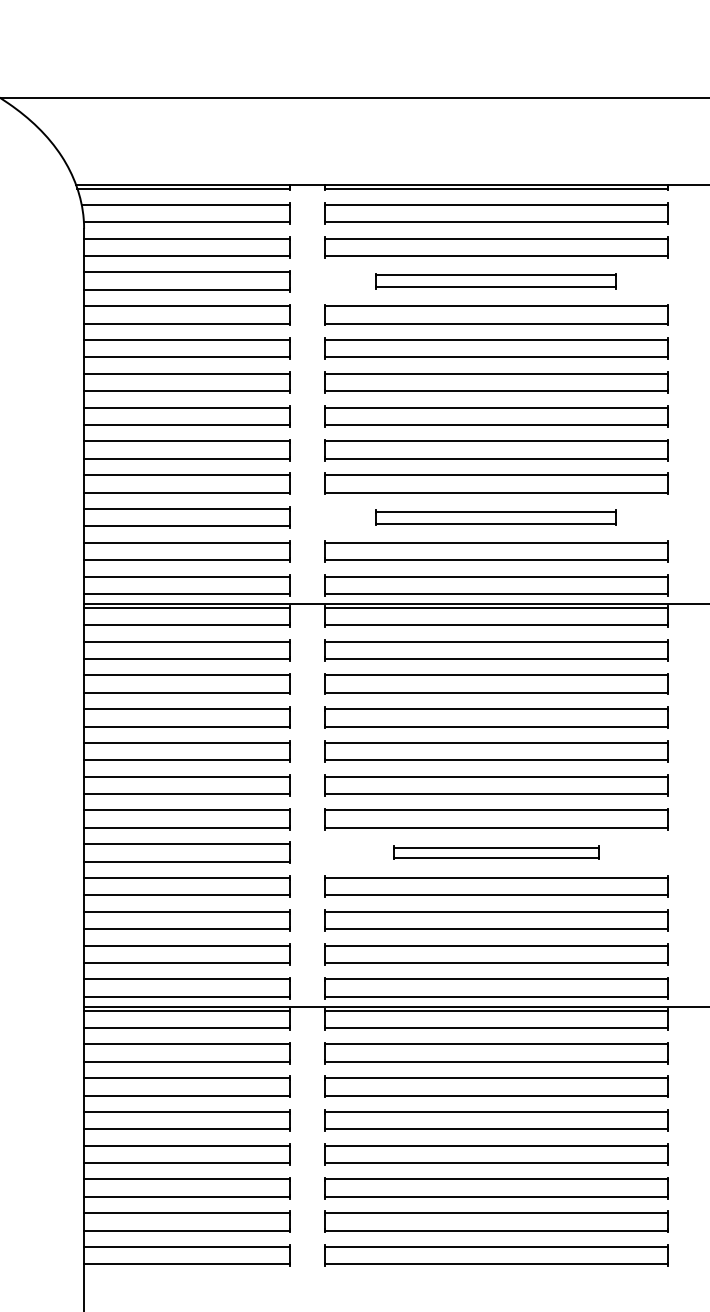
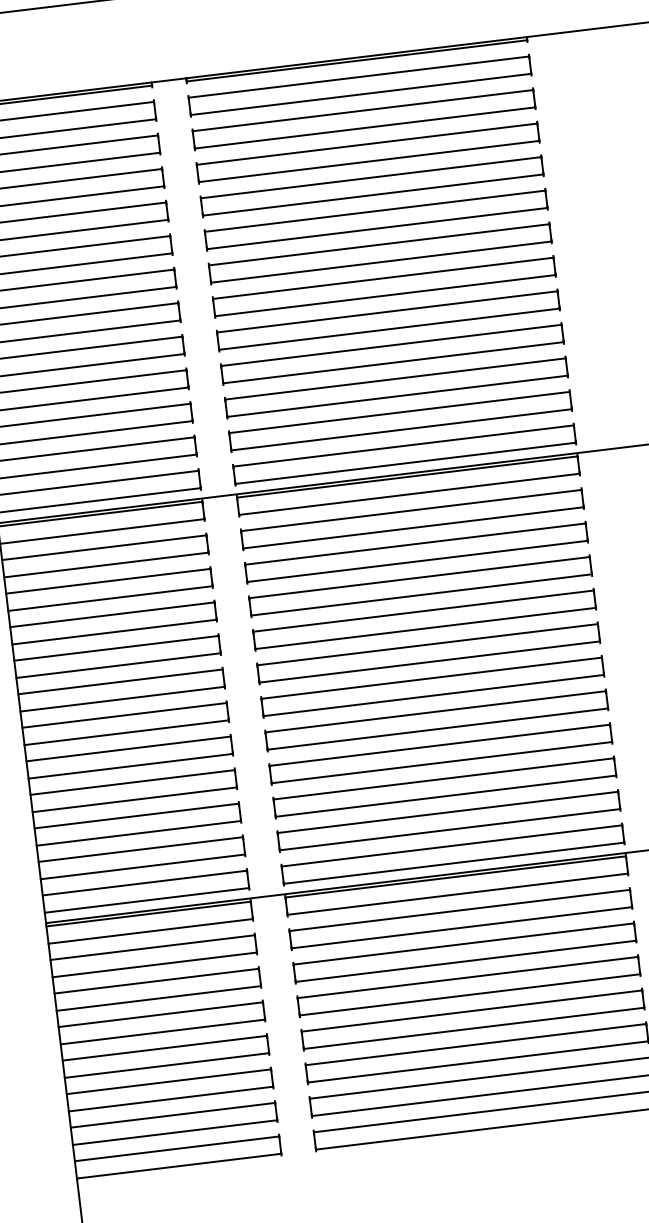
part: (496, 281) -> (368, 153), size x1.43
part: (496, 517) -> (396, 387), size x1.43
part: (496, 852) -> (436, 719), size x1.67

